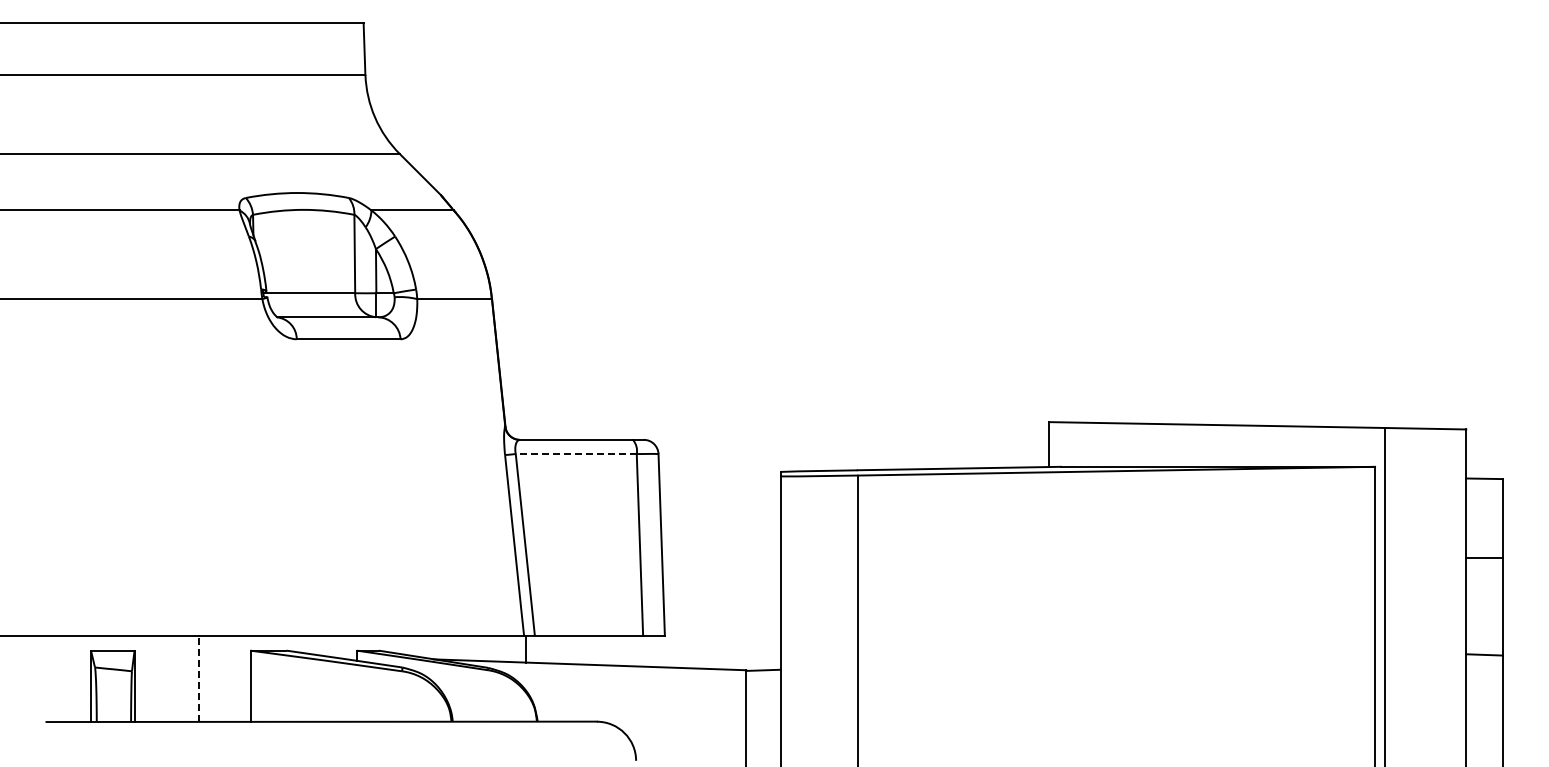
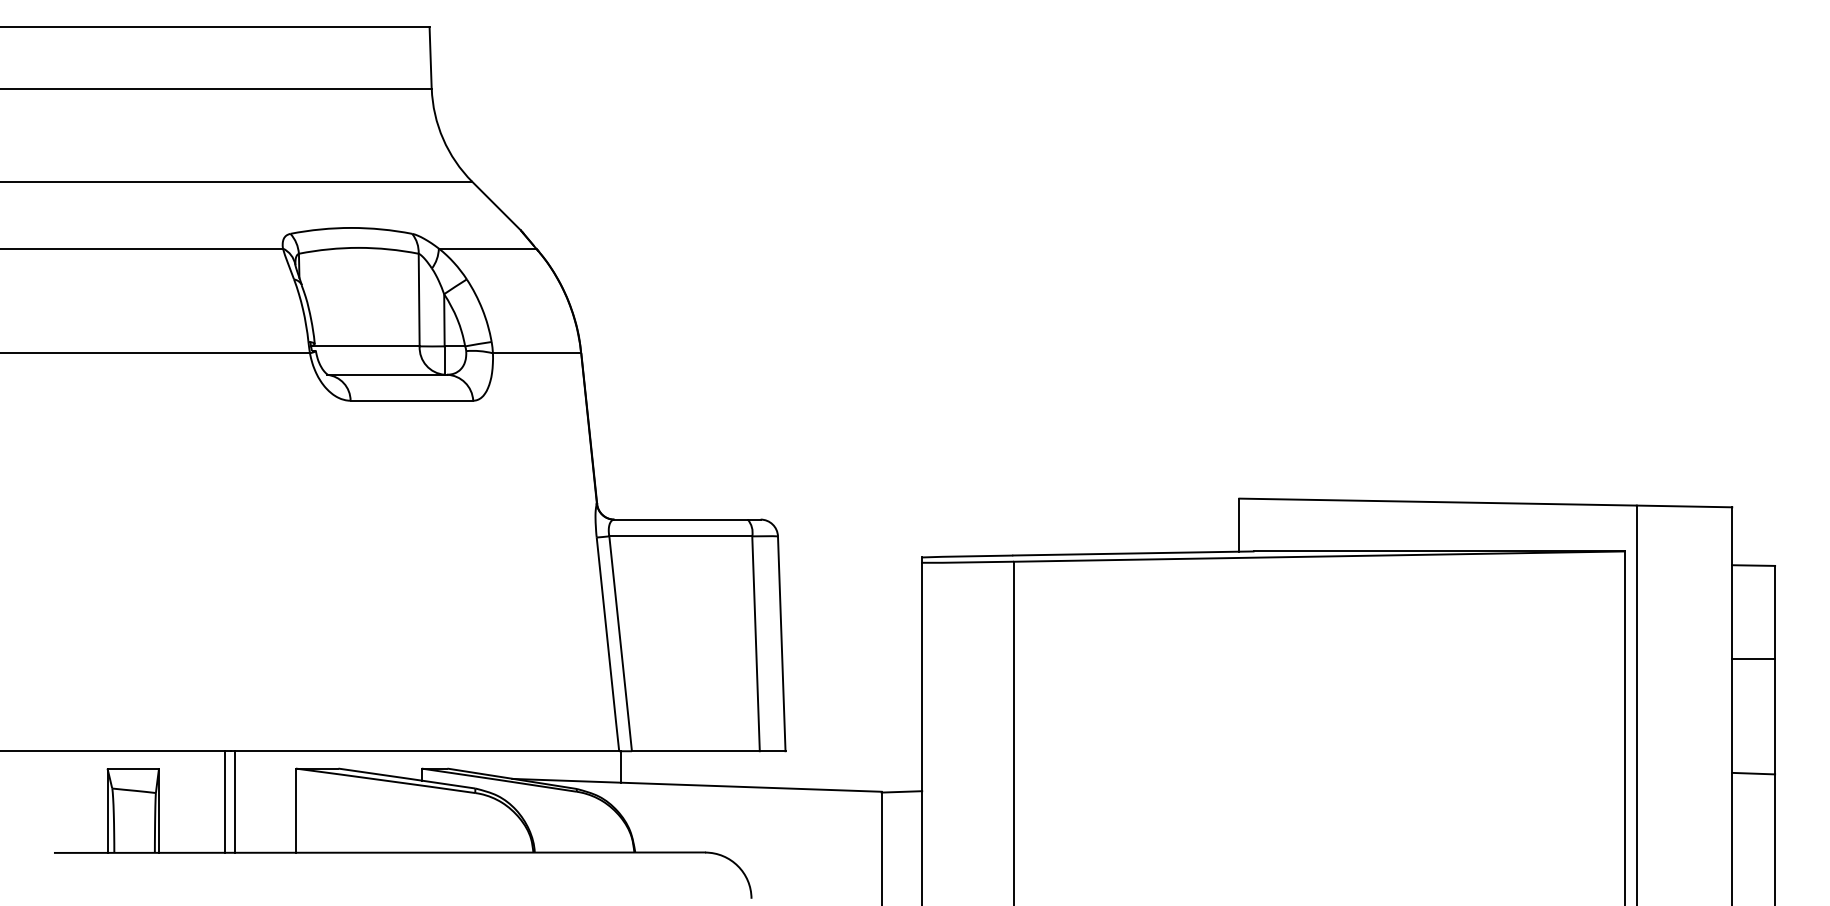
line: (575, 454) -> (679, 536), dashed -> solid
line: (190, 678) -> (225, 801), added
line: (198, 678) -> (234, 801), dashed -> solid

